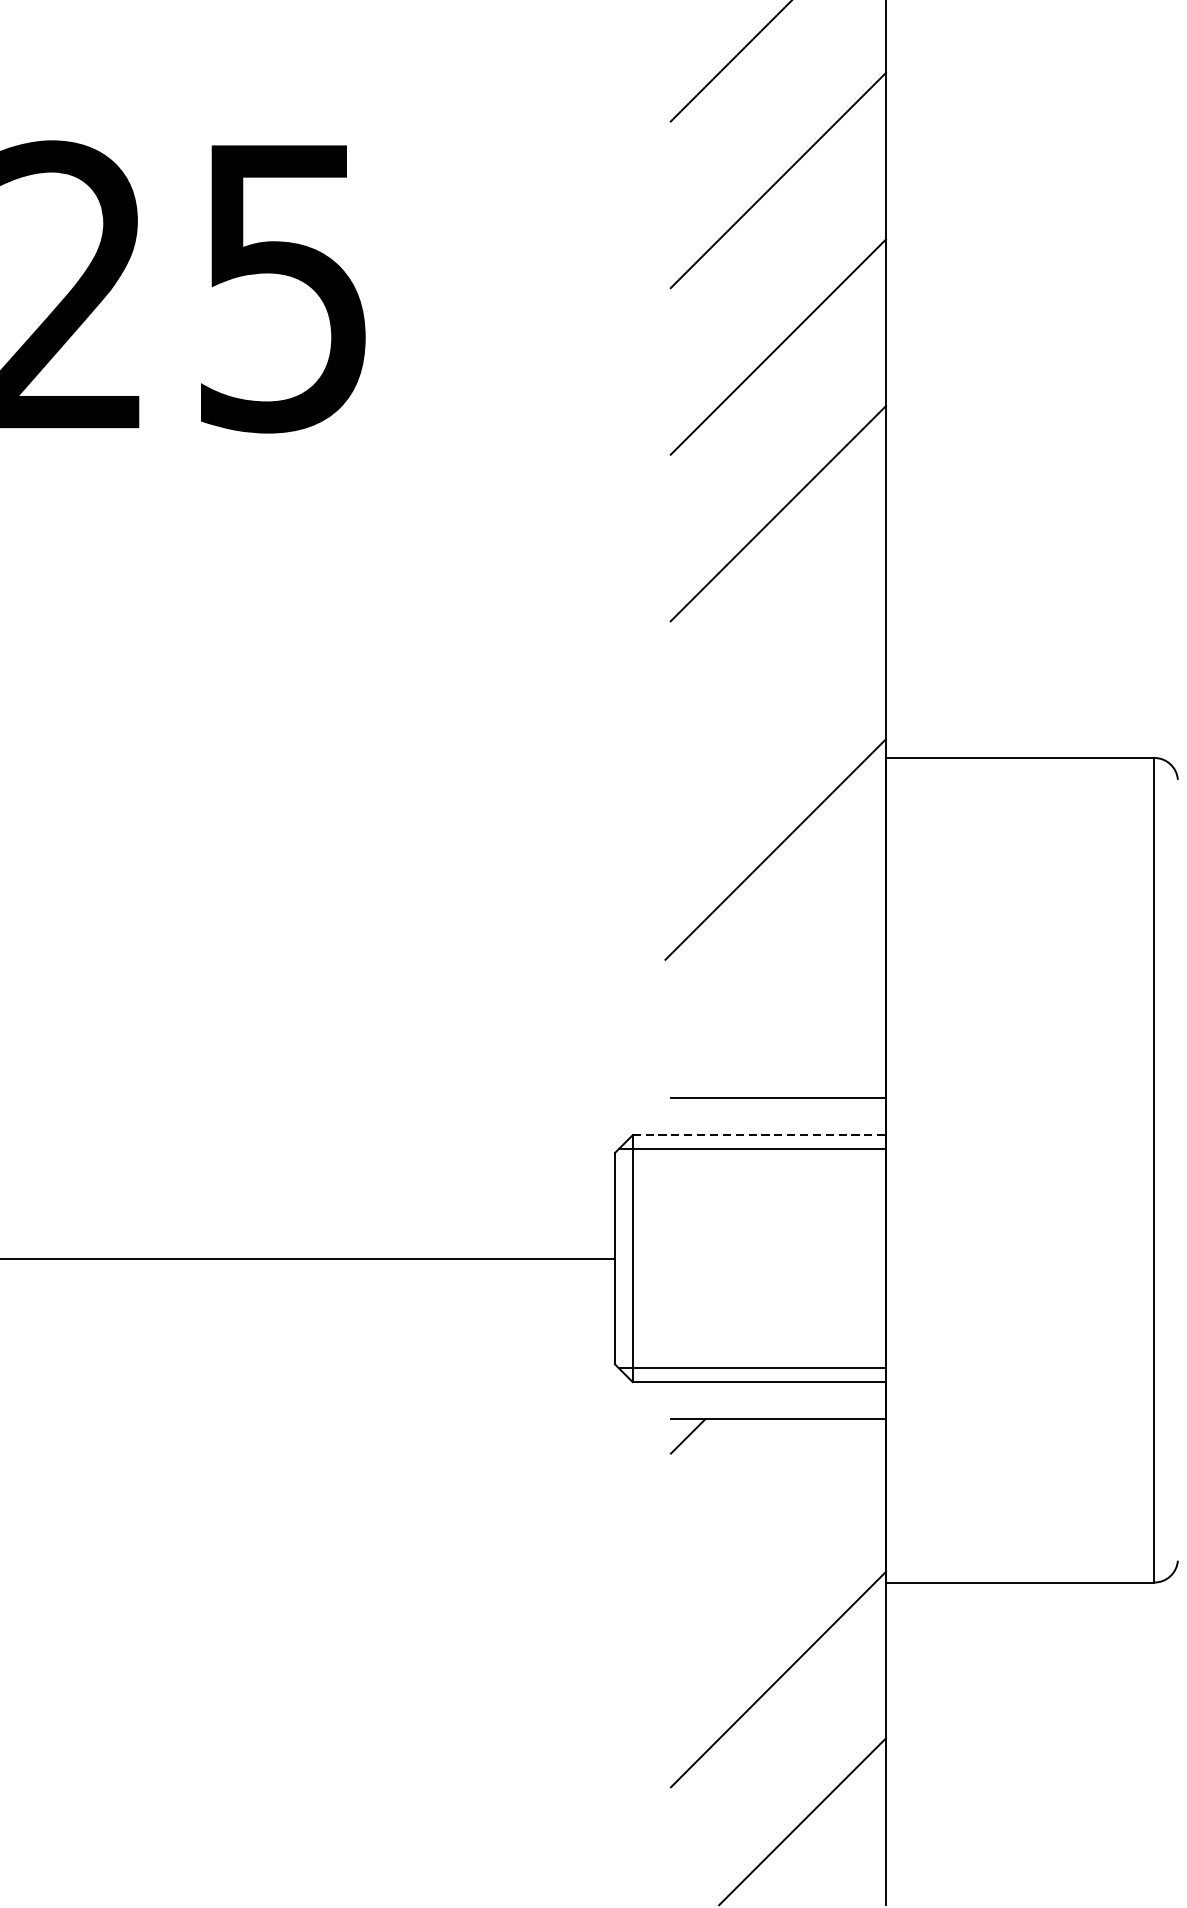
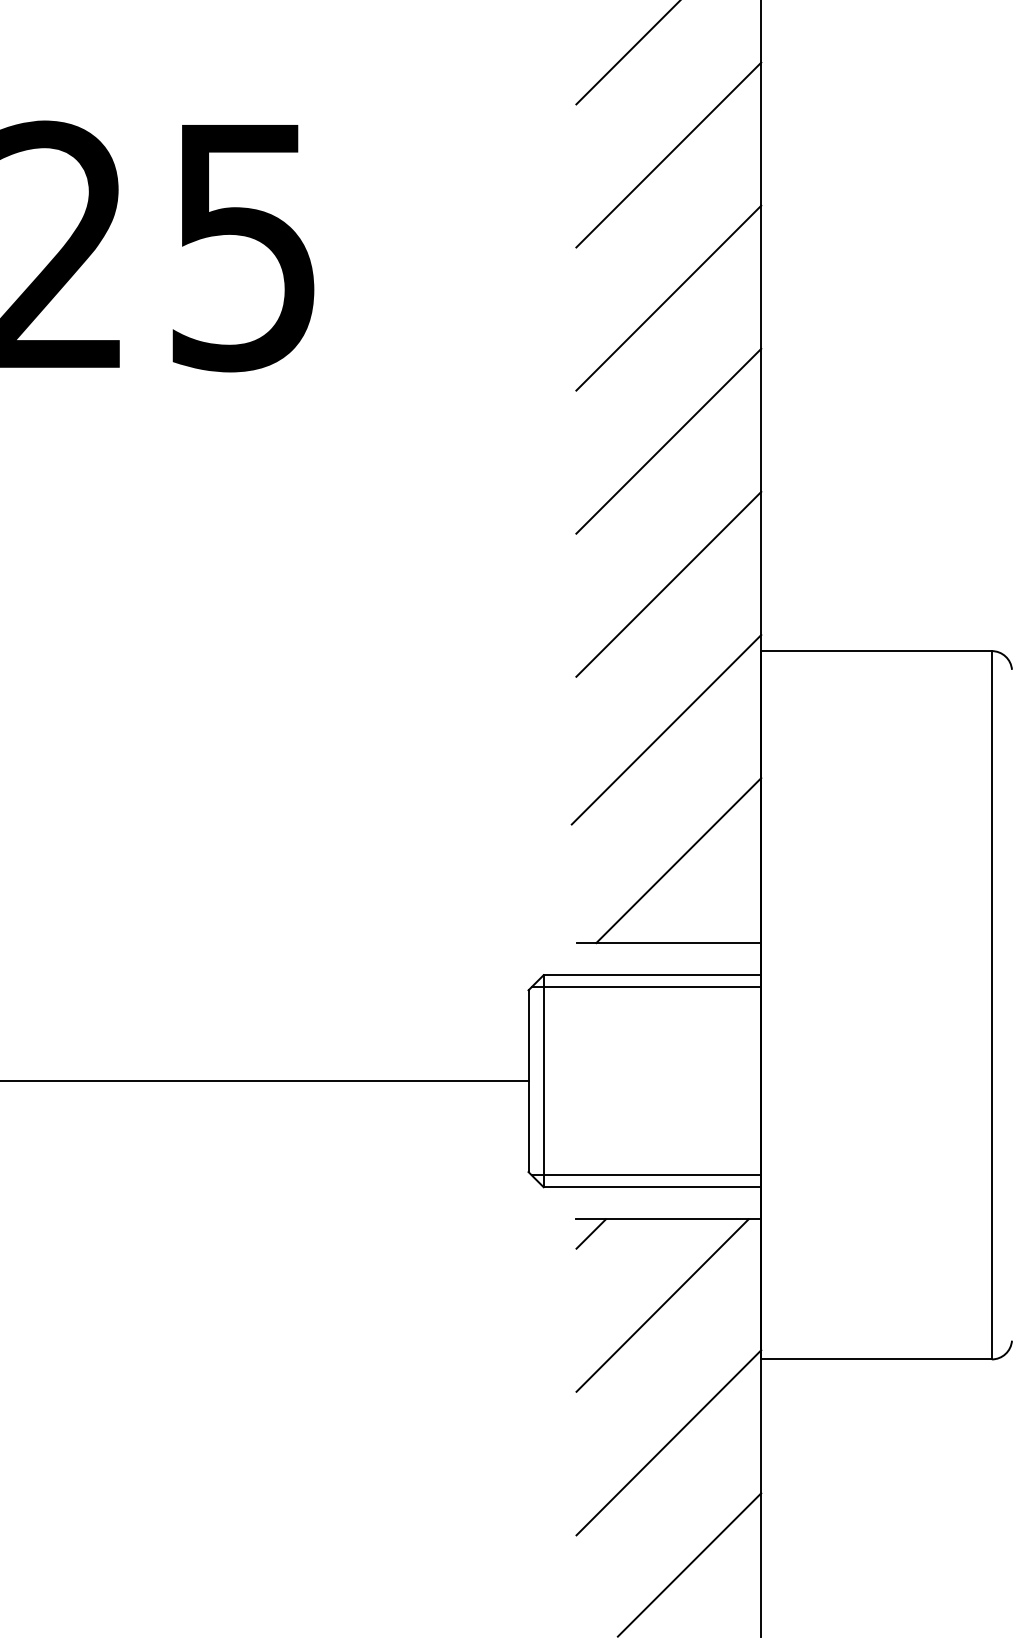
line: (778, 679) -> (668, 583), added
line: (789, 1001) -> (678, 860), added
line: (759, 1135) -> (652, 975), dashed -> solid
line: (771, 1519) -> (662, 1305), added

